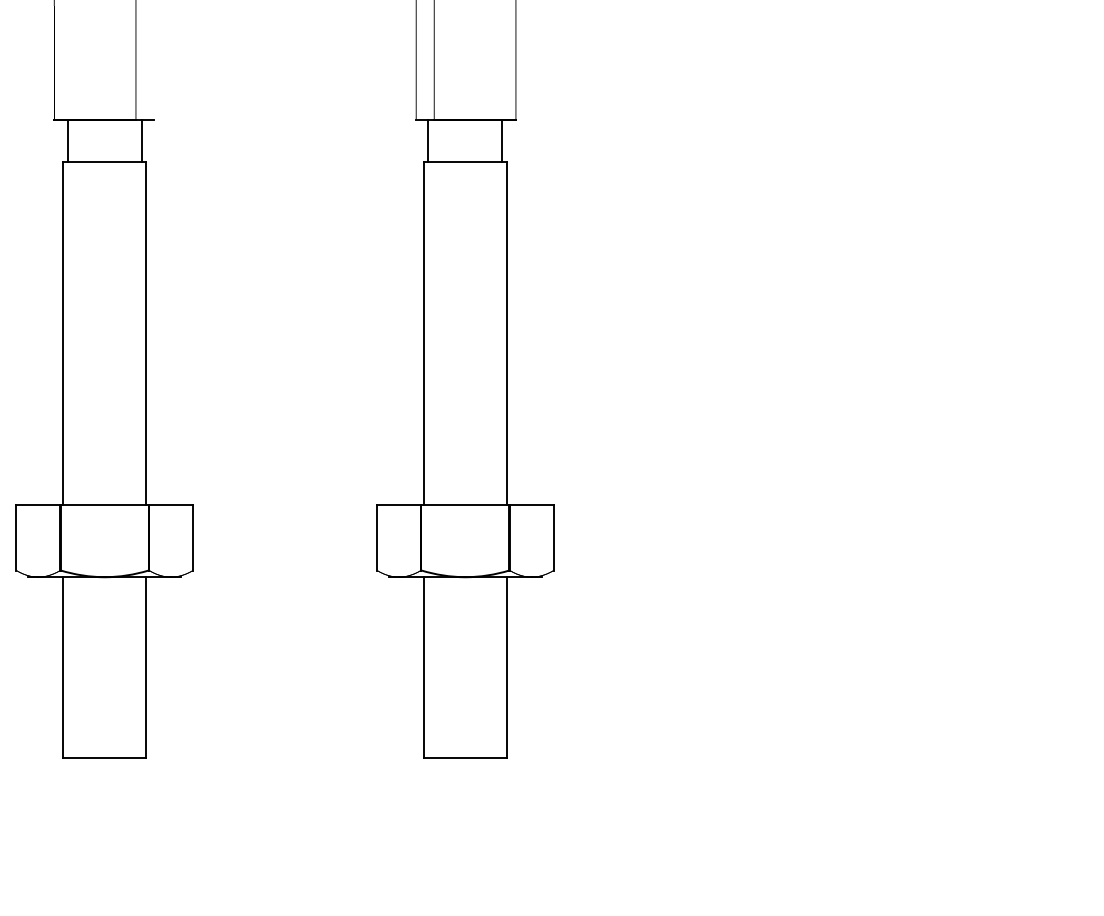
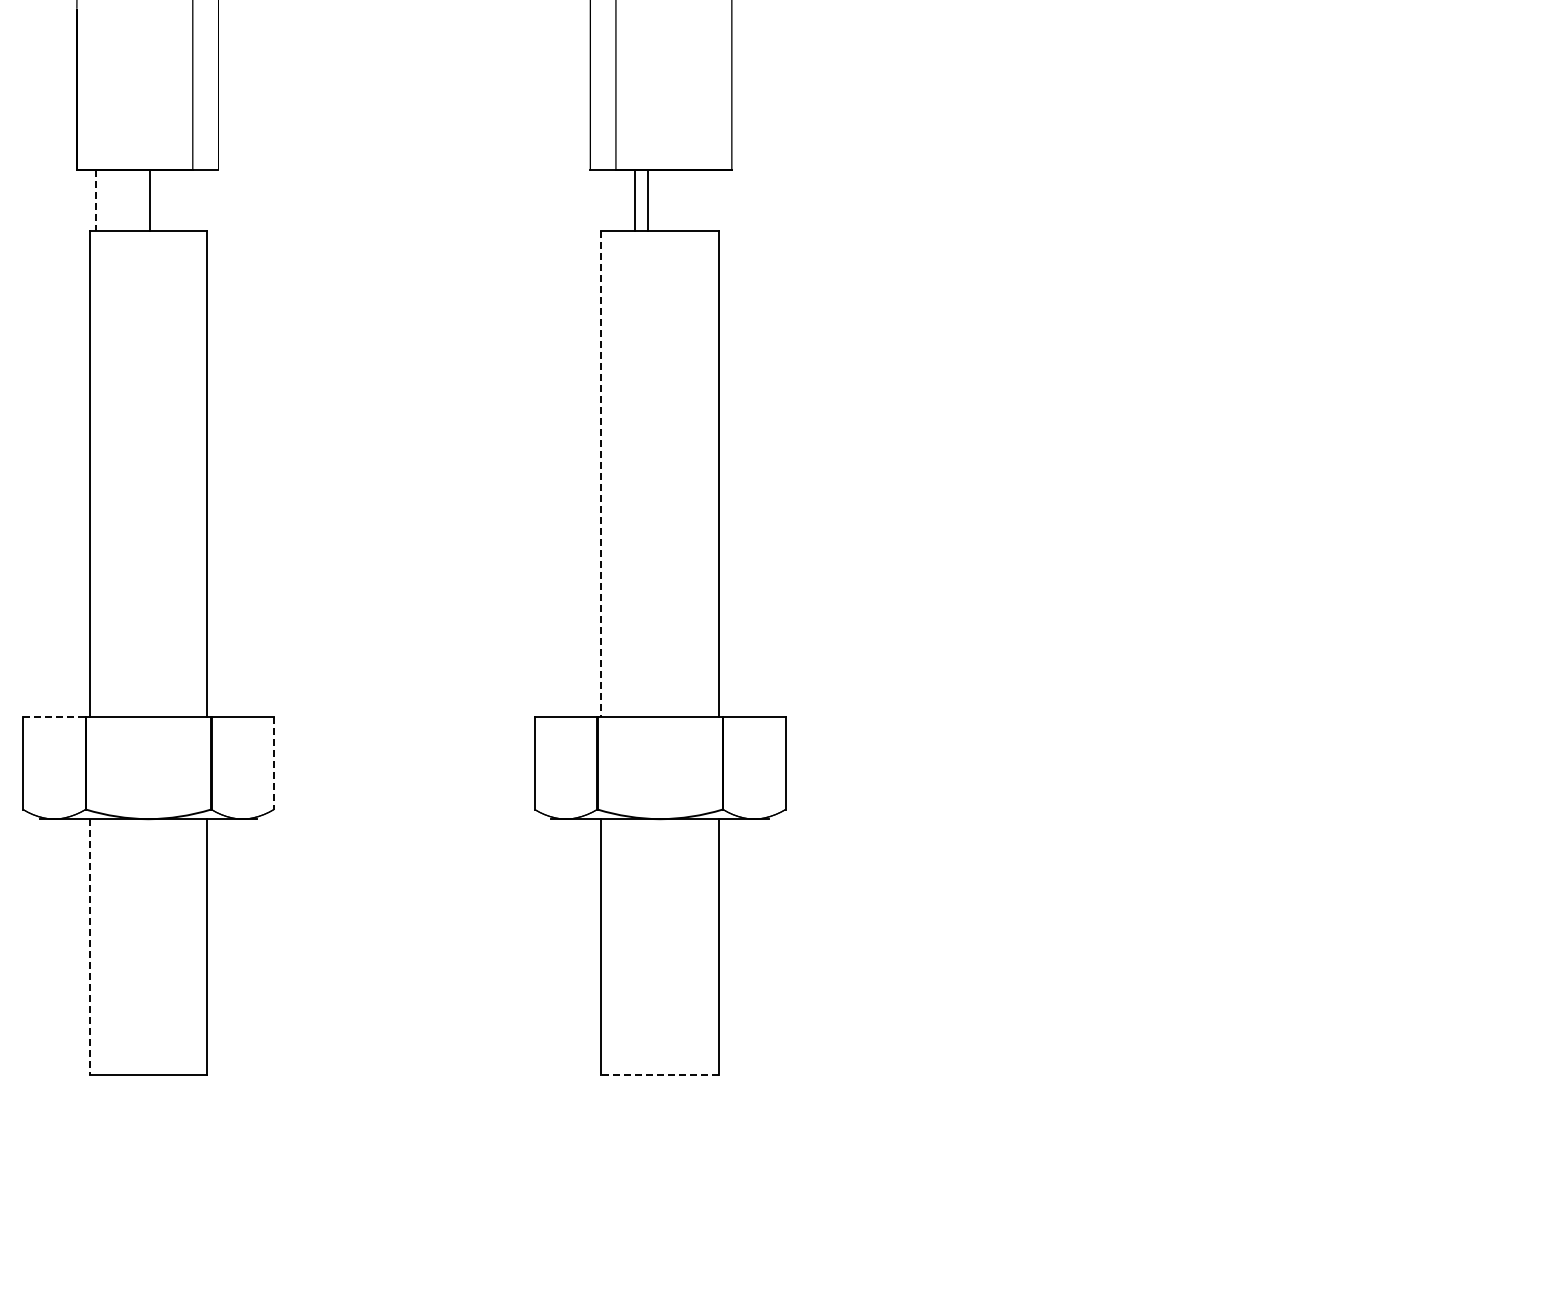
line: (68, 141) -> (96, 201), solid -> dashed
line: (141, 141) -> (149, 200), moved
line: (428, 141) -> (647, 200), moved
line: (502, 141) -> (634, 200), moved
line: (424, 334) -> (601, 474), solid -> dashed
line: (38, 504) -> (54, 716), solid -> dashed
line: (192, 538) -> (273, 763), solid -> dashed
line: (63, 667) -> (89, 947), solid -> dashed
line: (465, 757) -> (660, 1075), solid -> dashed

